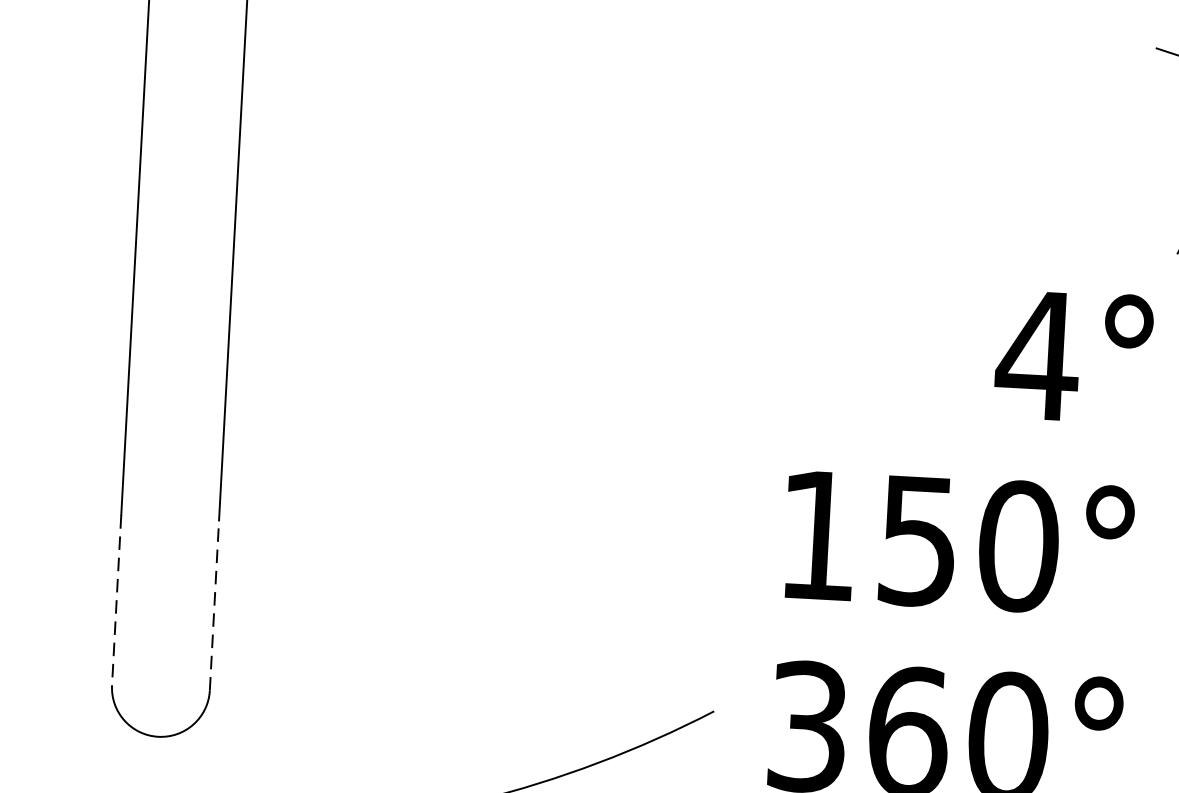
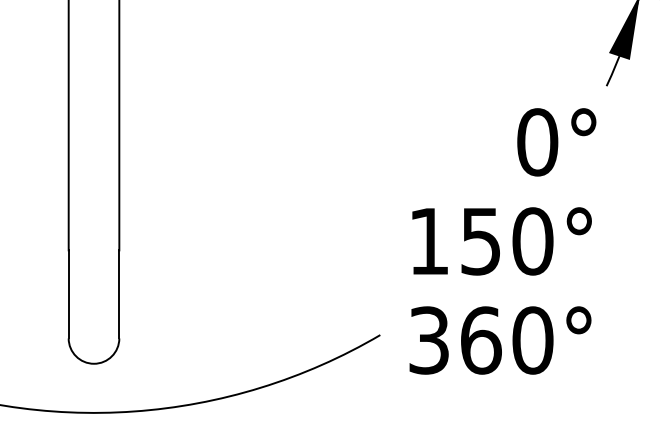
text: (1037, 355) -> (537, 142), 4 -> 0
line: (116, 600) -> (68, 294), dashed -> solid
line: (214, 603) -> (119, 293), dashed -> solid

